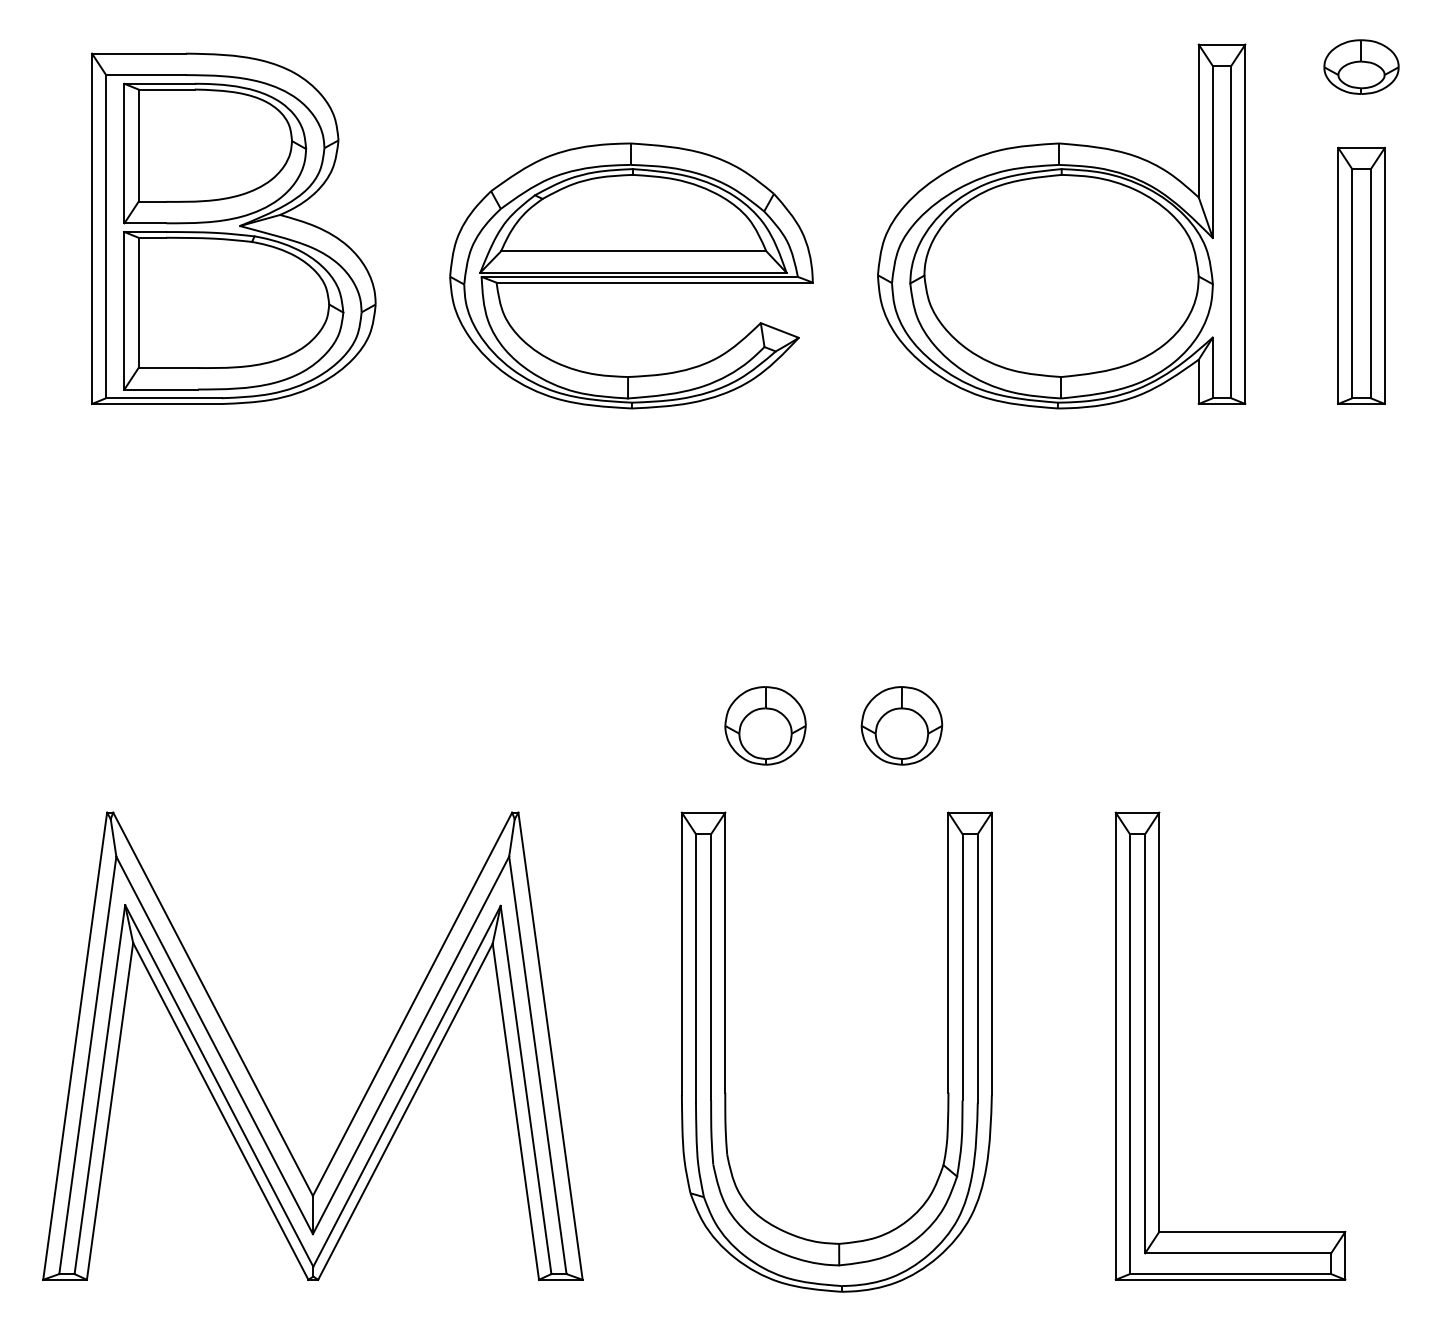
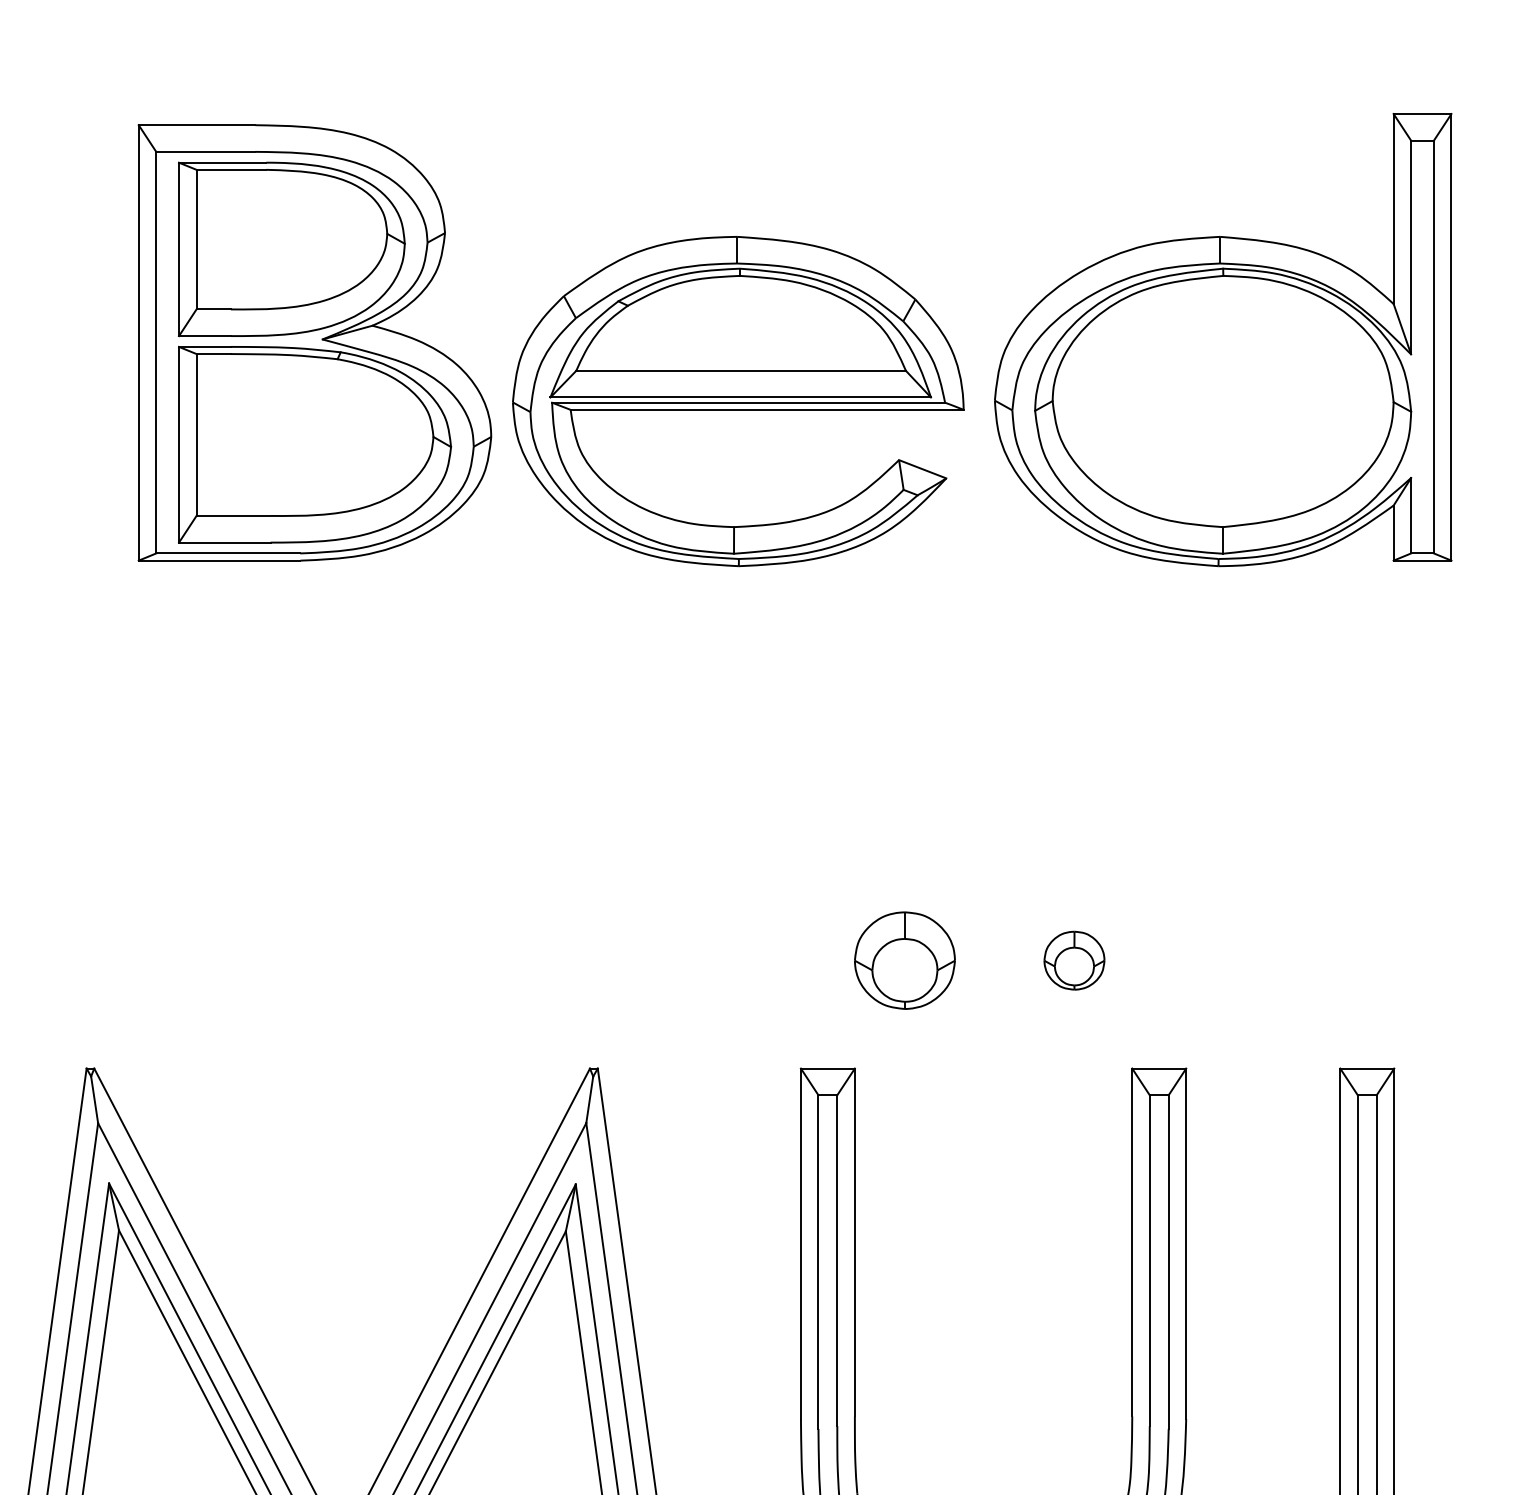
part: (1061, 226) -> (1223, 340), moved
part: (233, 228) -> (314, 342), moved
part: (901, 725) -> (1073, 960), size x0.6

